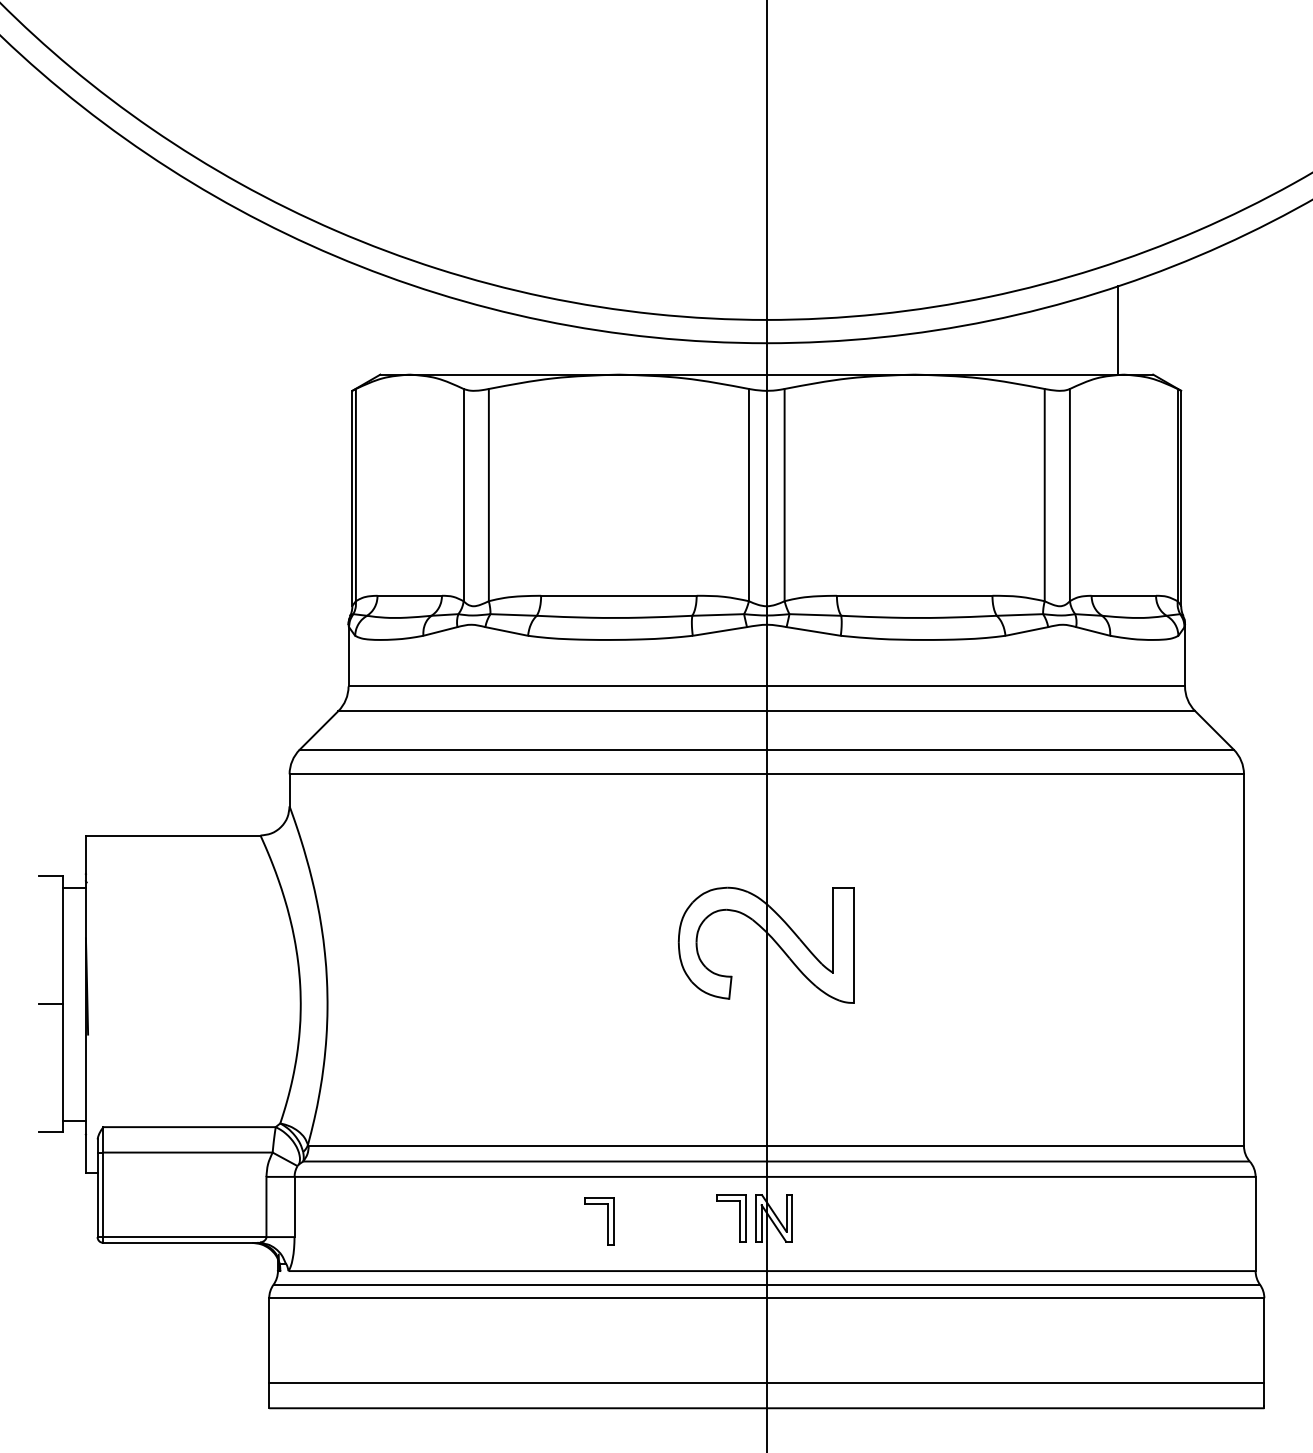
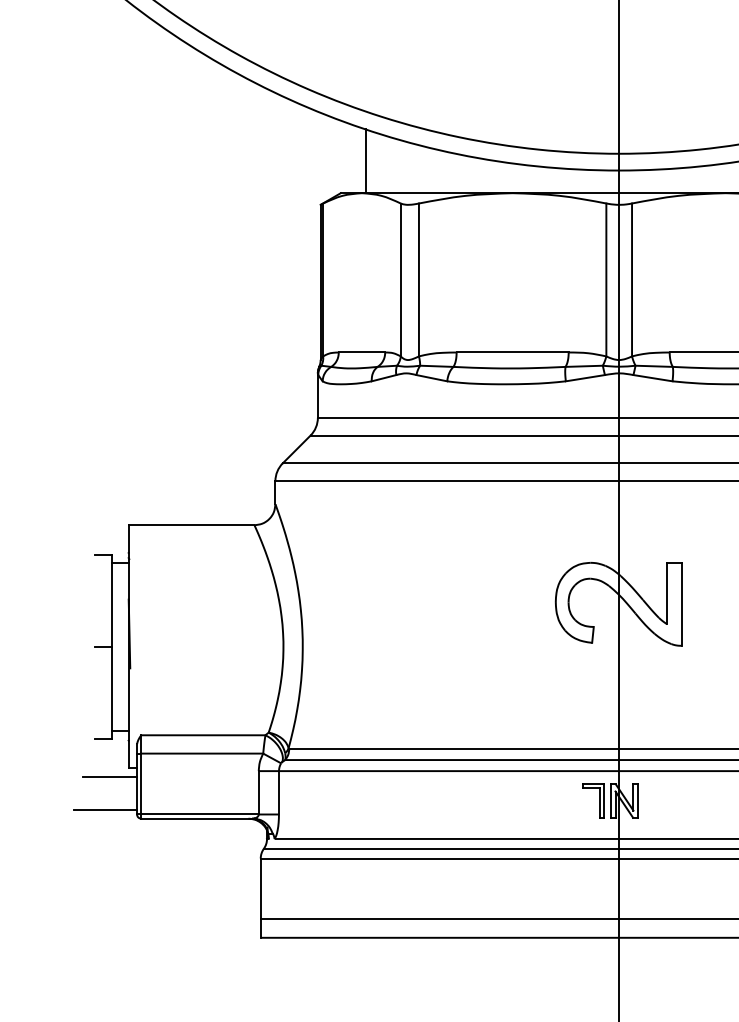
line: (415, 330) -> (366, 161), added
line: (59, 1184) -> (109, 776), added
part: (607, 1221) -> (504, 803), removed
line: (53, 1231) -> (105, 810), added

